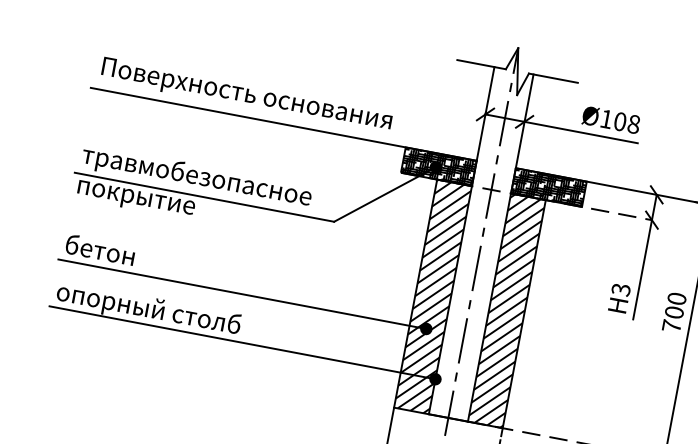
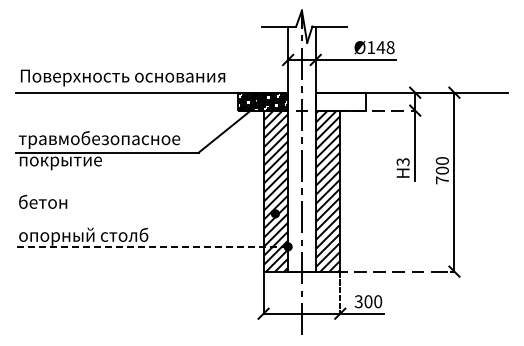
text: (619, 121) -> (380, 47), Ø108 -> Ø148
hatch: (548, 187) -> (340, 101), removed
line: (243, 294) -> (146, 213), removed
line: (242, 342) -> (151, 246), solid -> dashed

